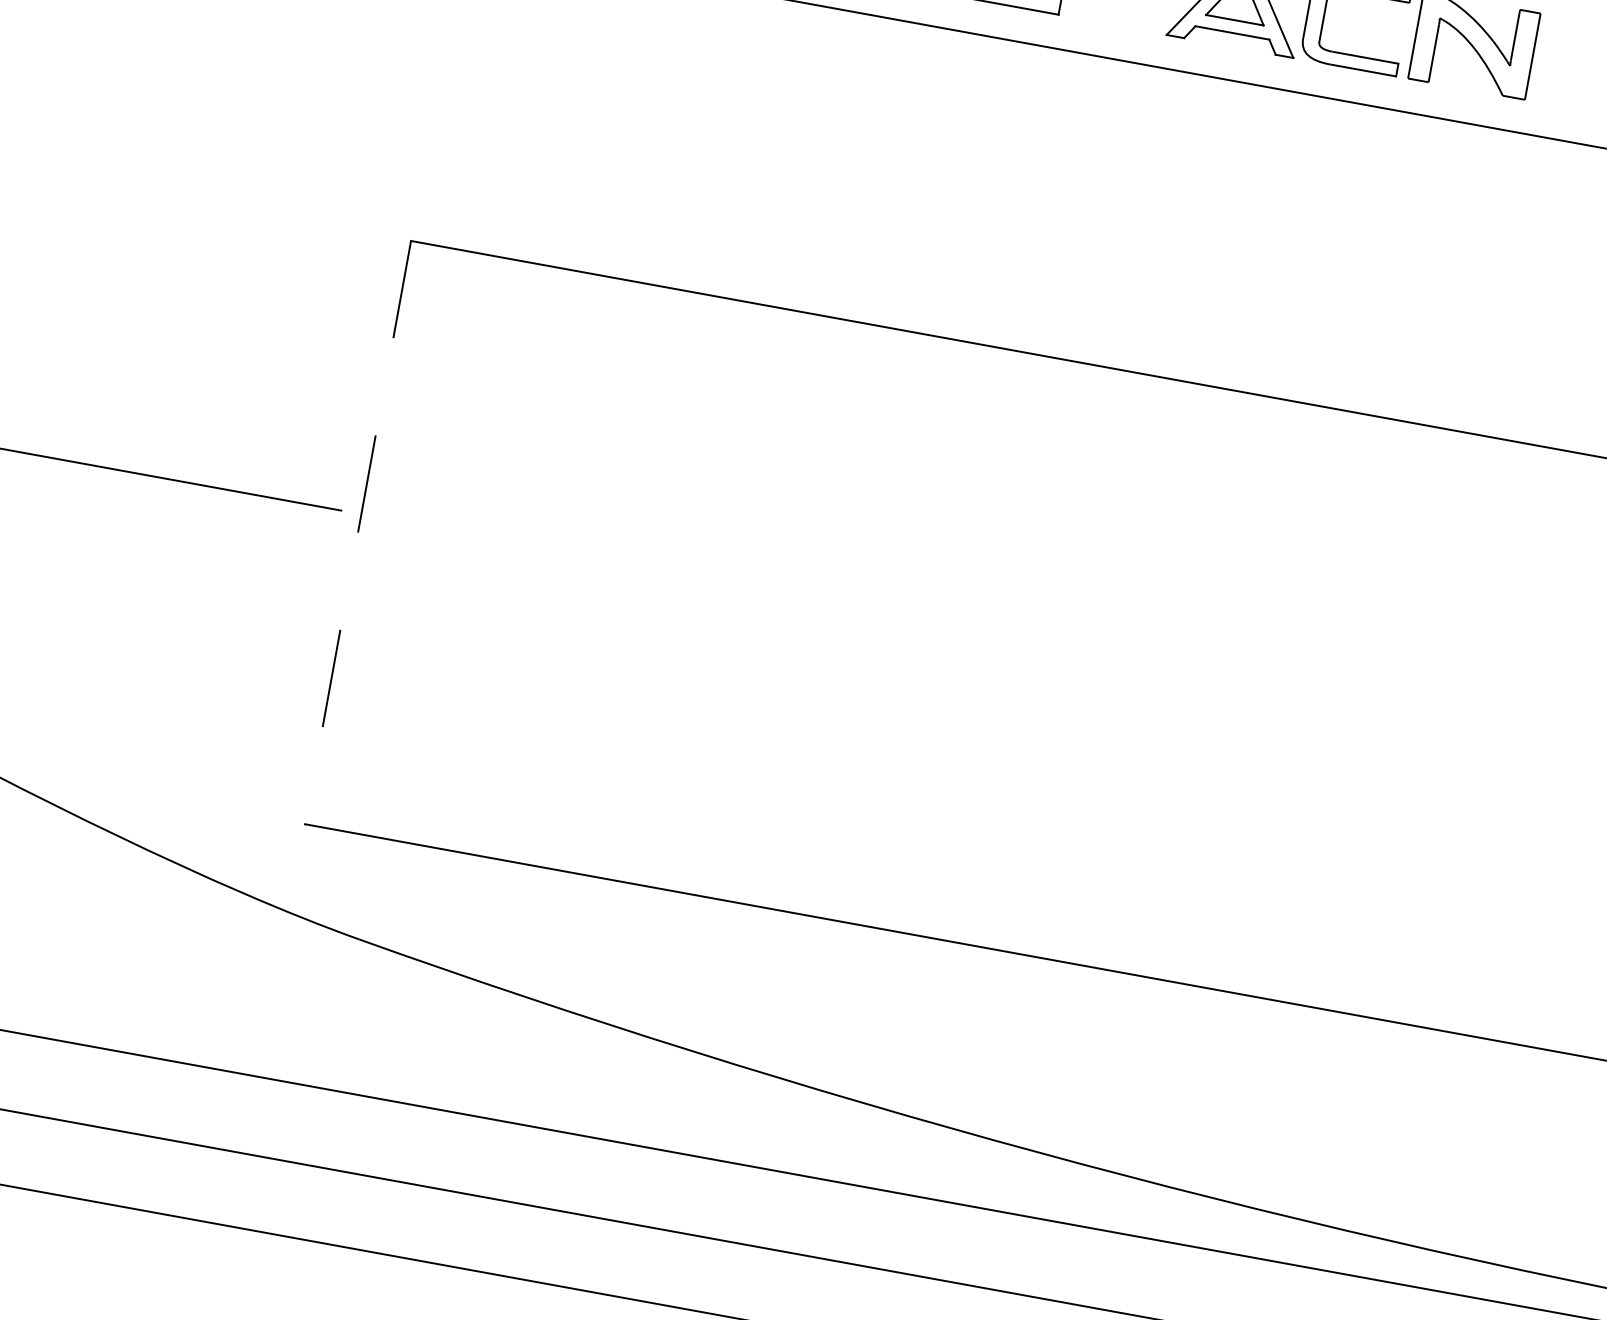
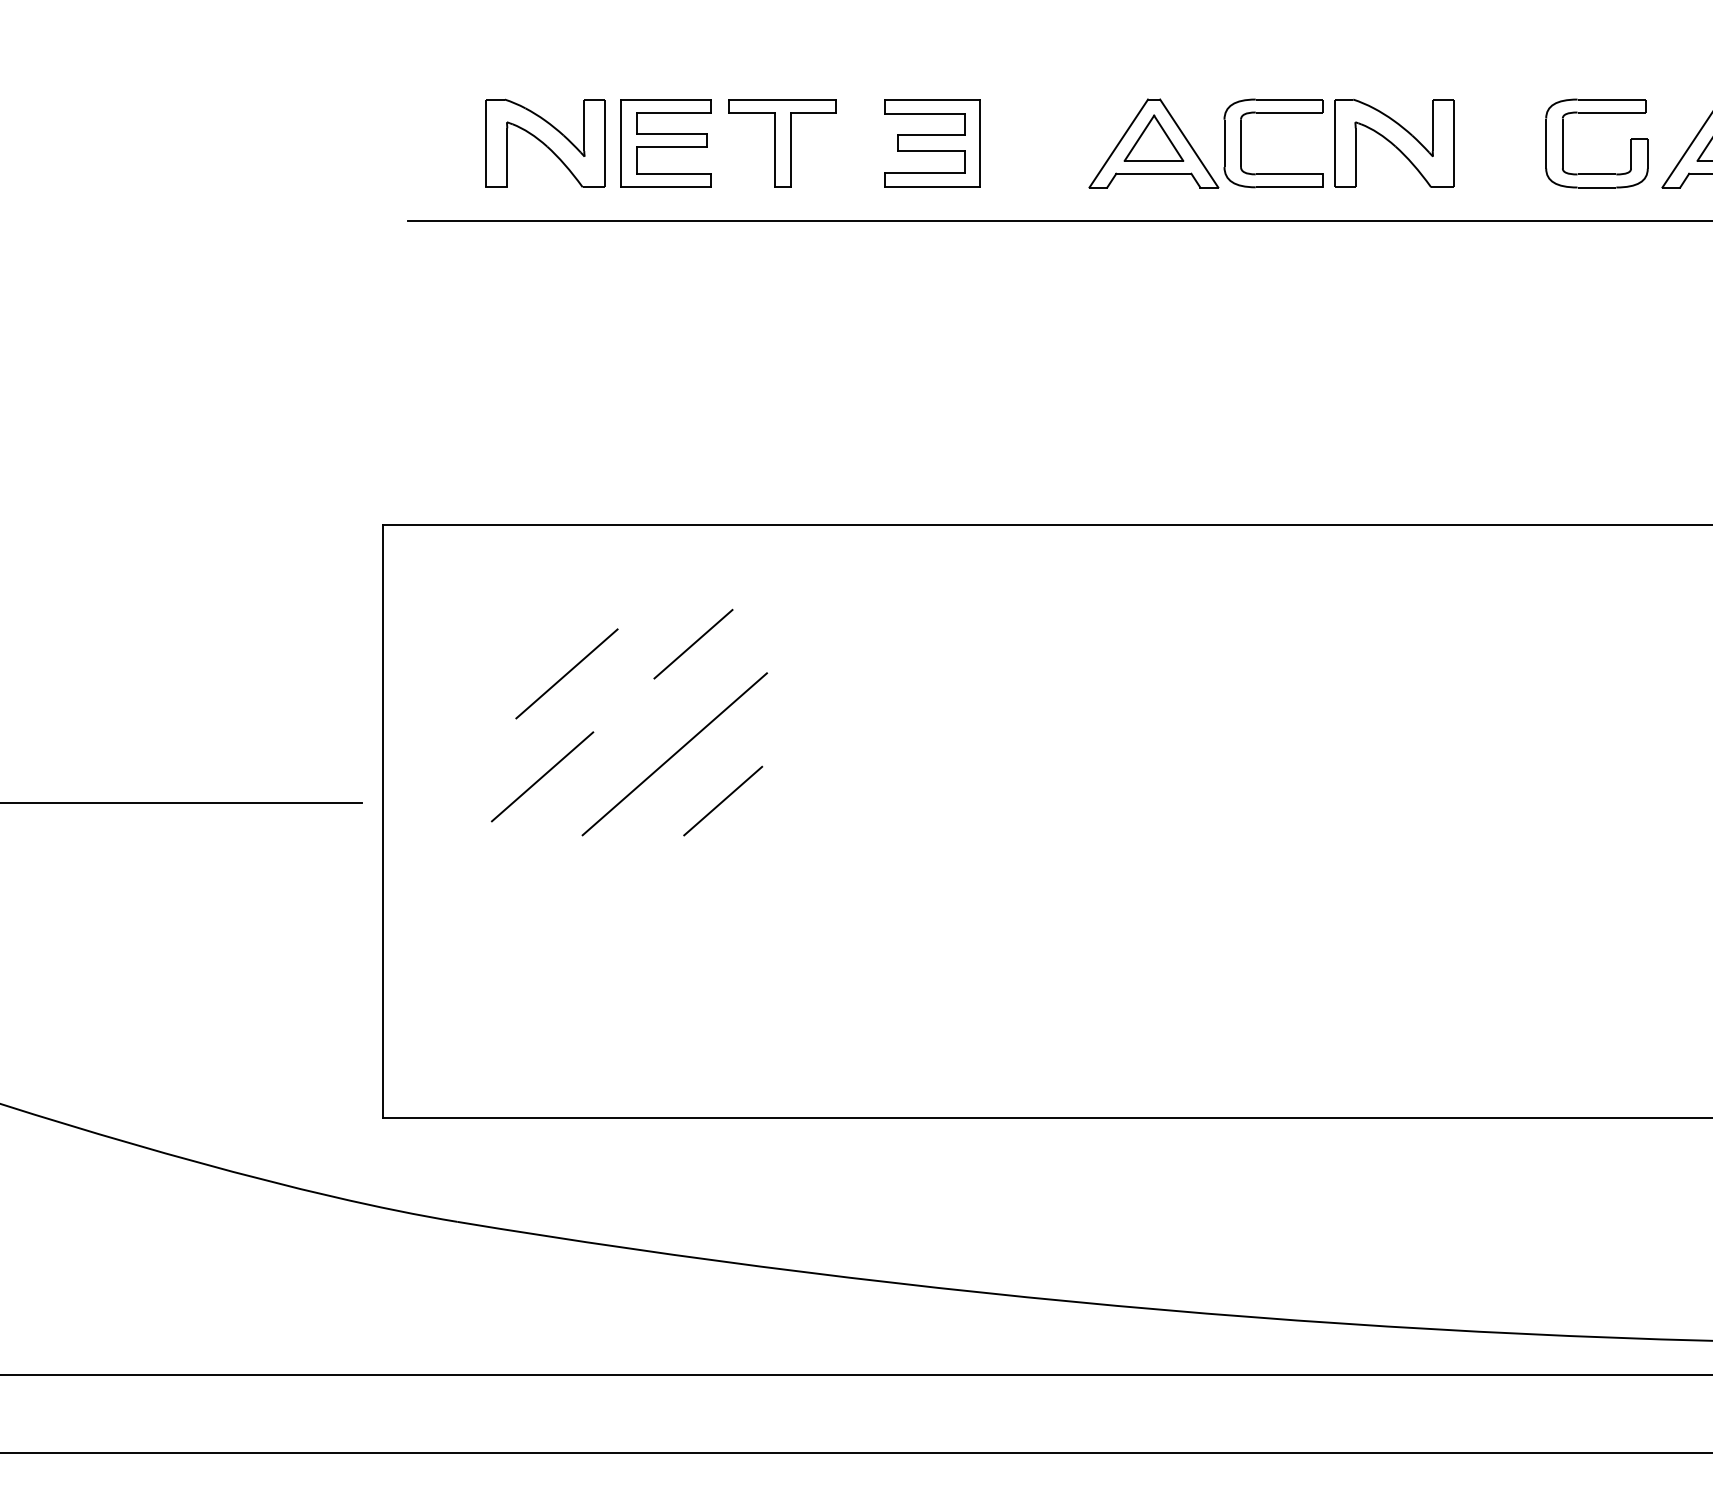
line: (695, 412) -> (693, 643), added
line: (565, 419) -> (566, 673), added
line: (523, 516) -> (542, 776), added
line: (656, 518) -> (674, 754), added
line: (357, 533) -> (382, 822), dashed -> solid
line: (696, 572) -> (723, 800), added

